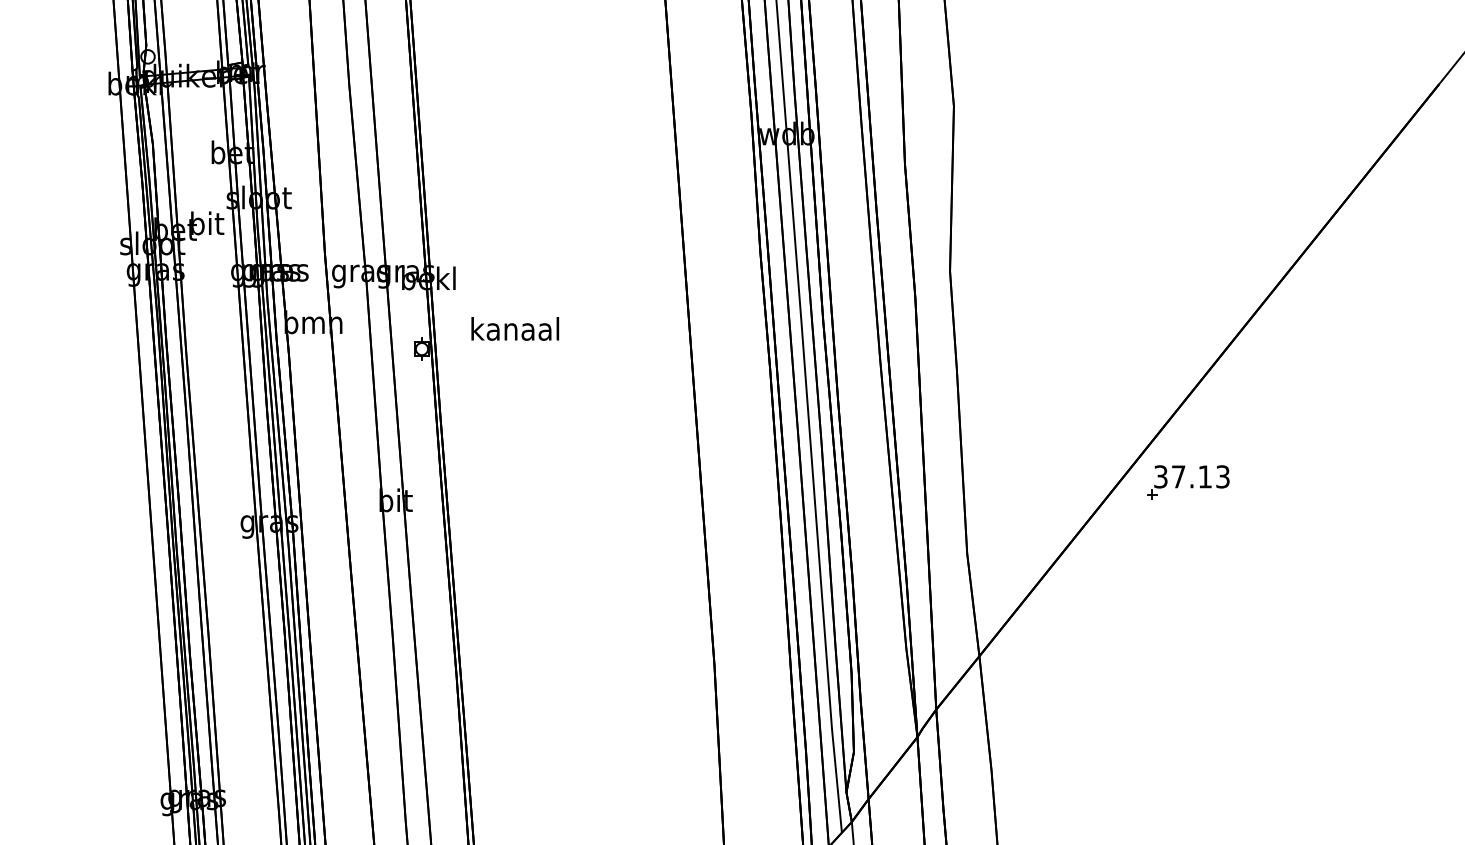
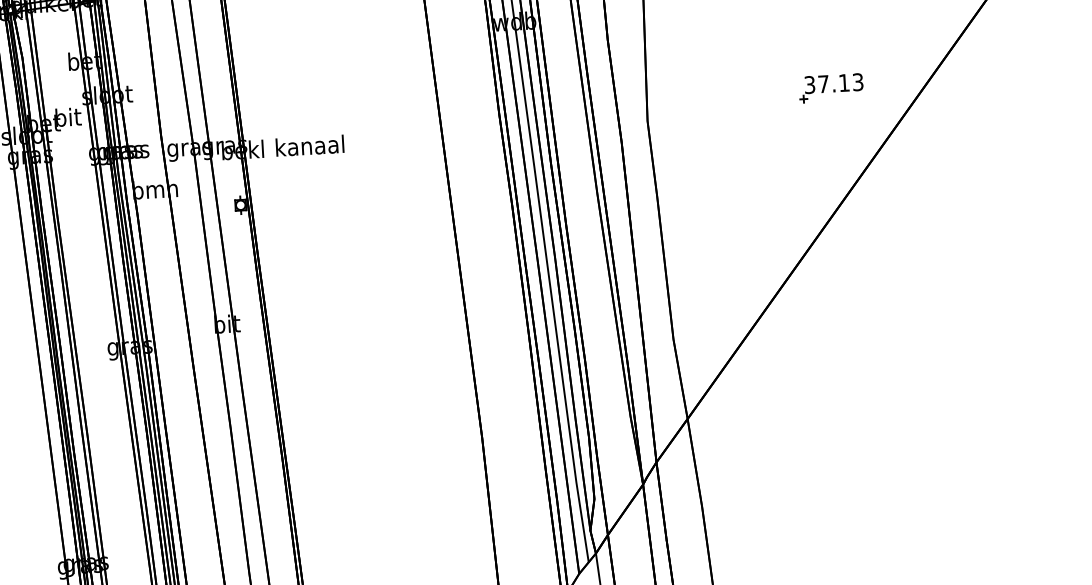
text: (515, 328) -> (310, 145), moved
part: (1188, 482) -> (831, 88), moved

